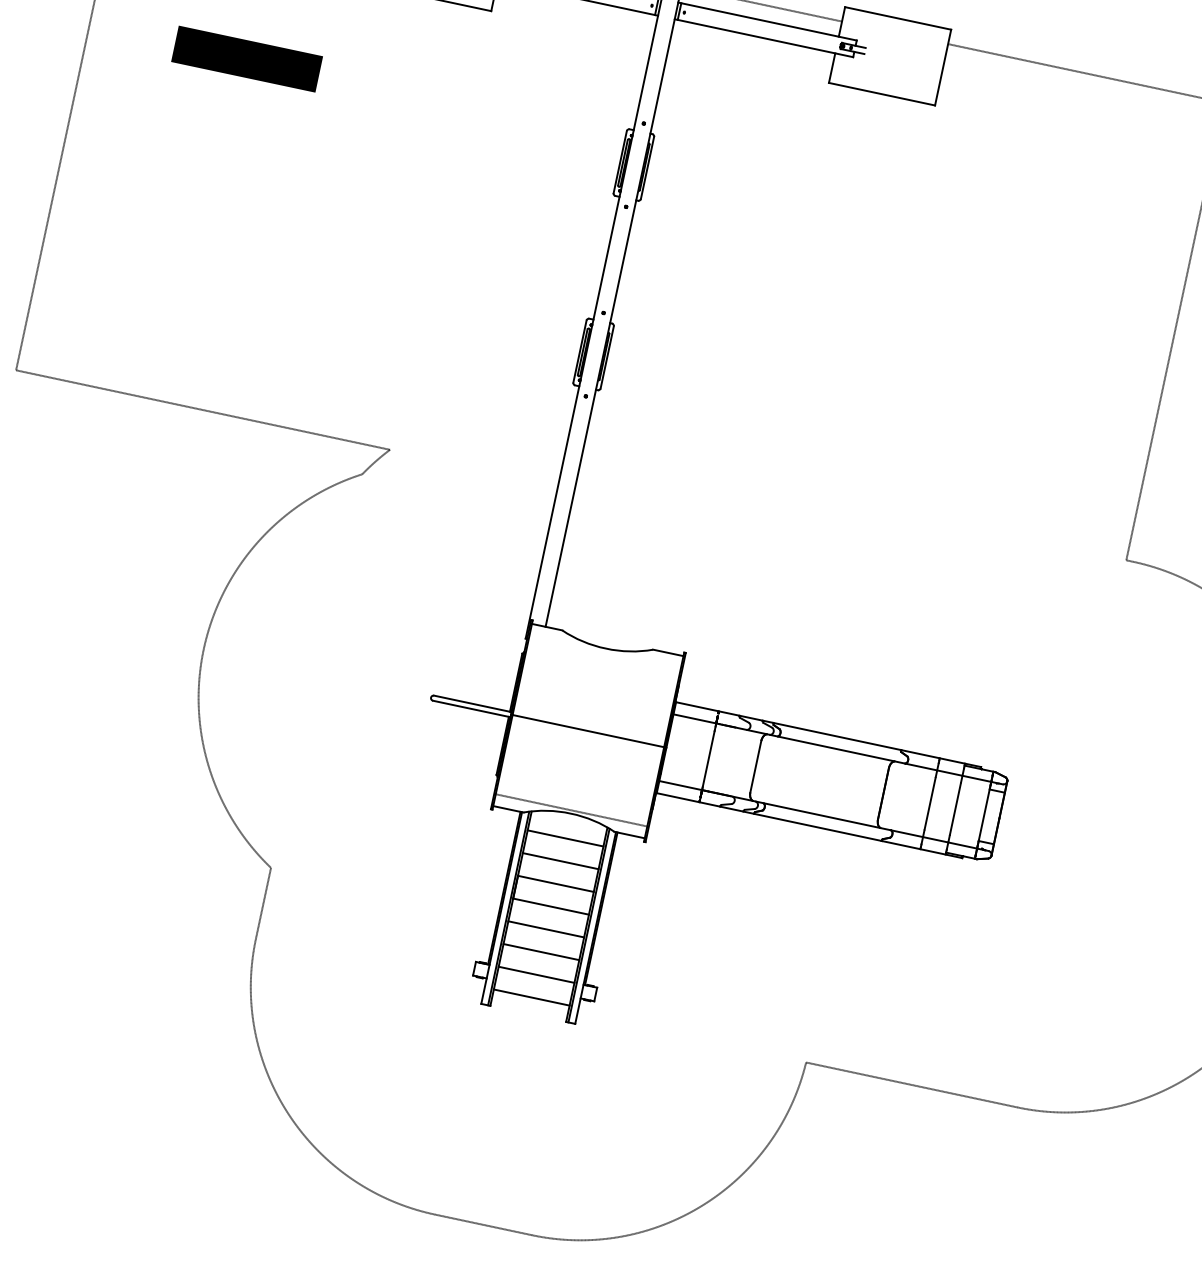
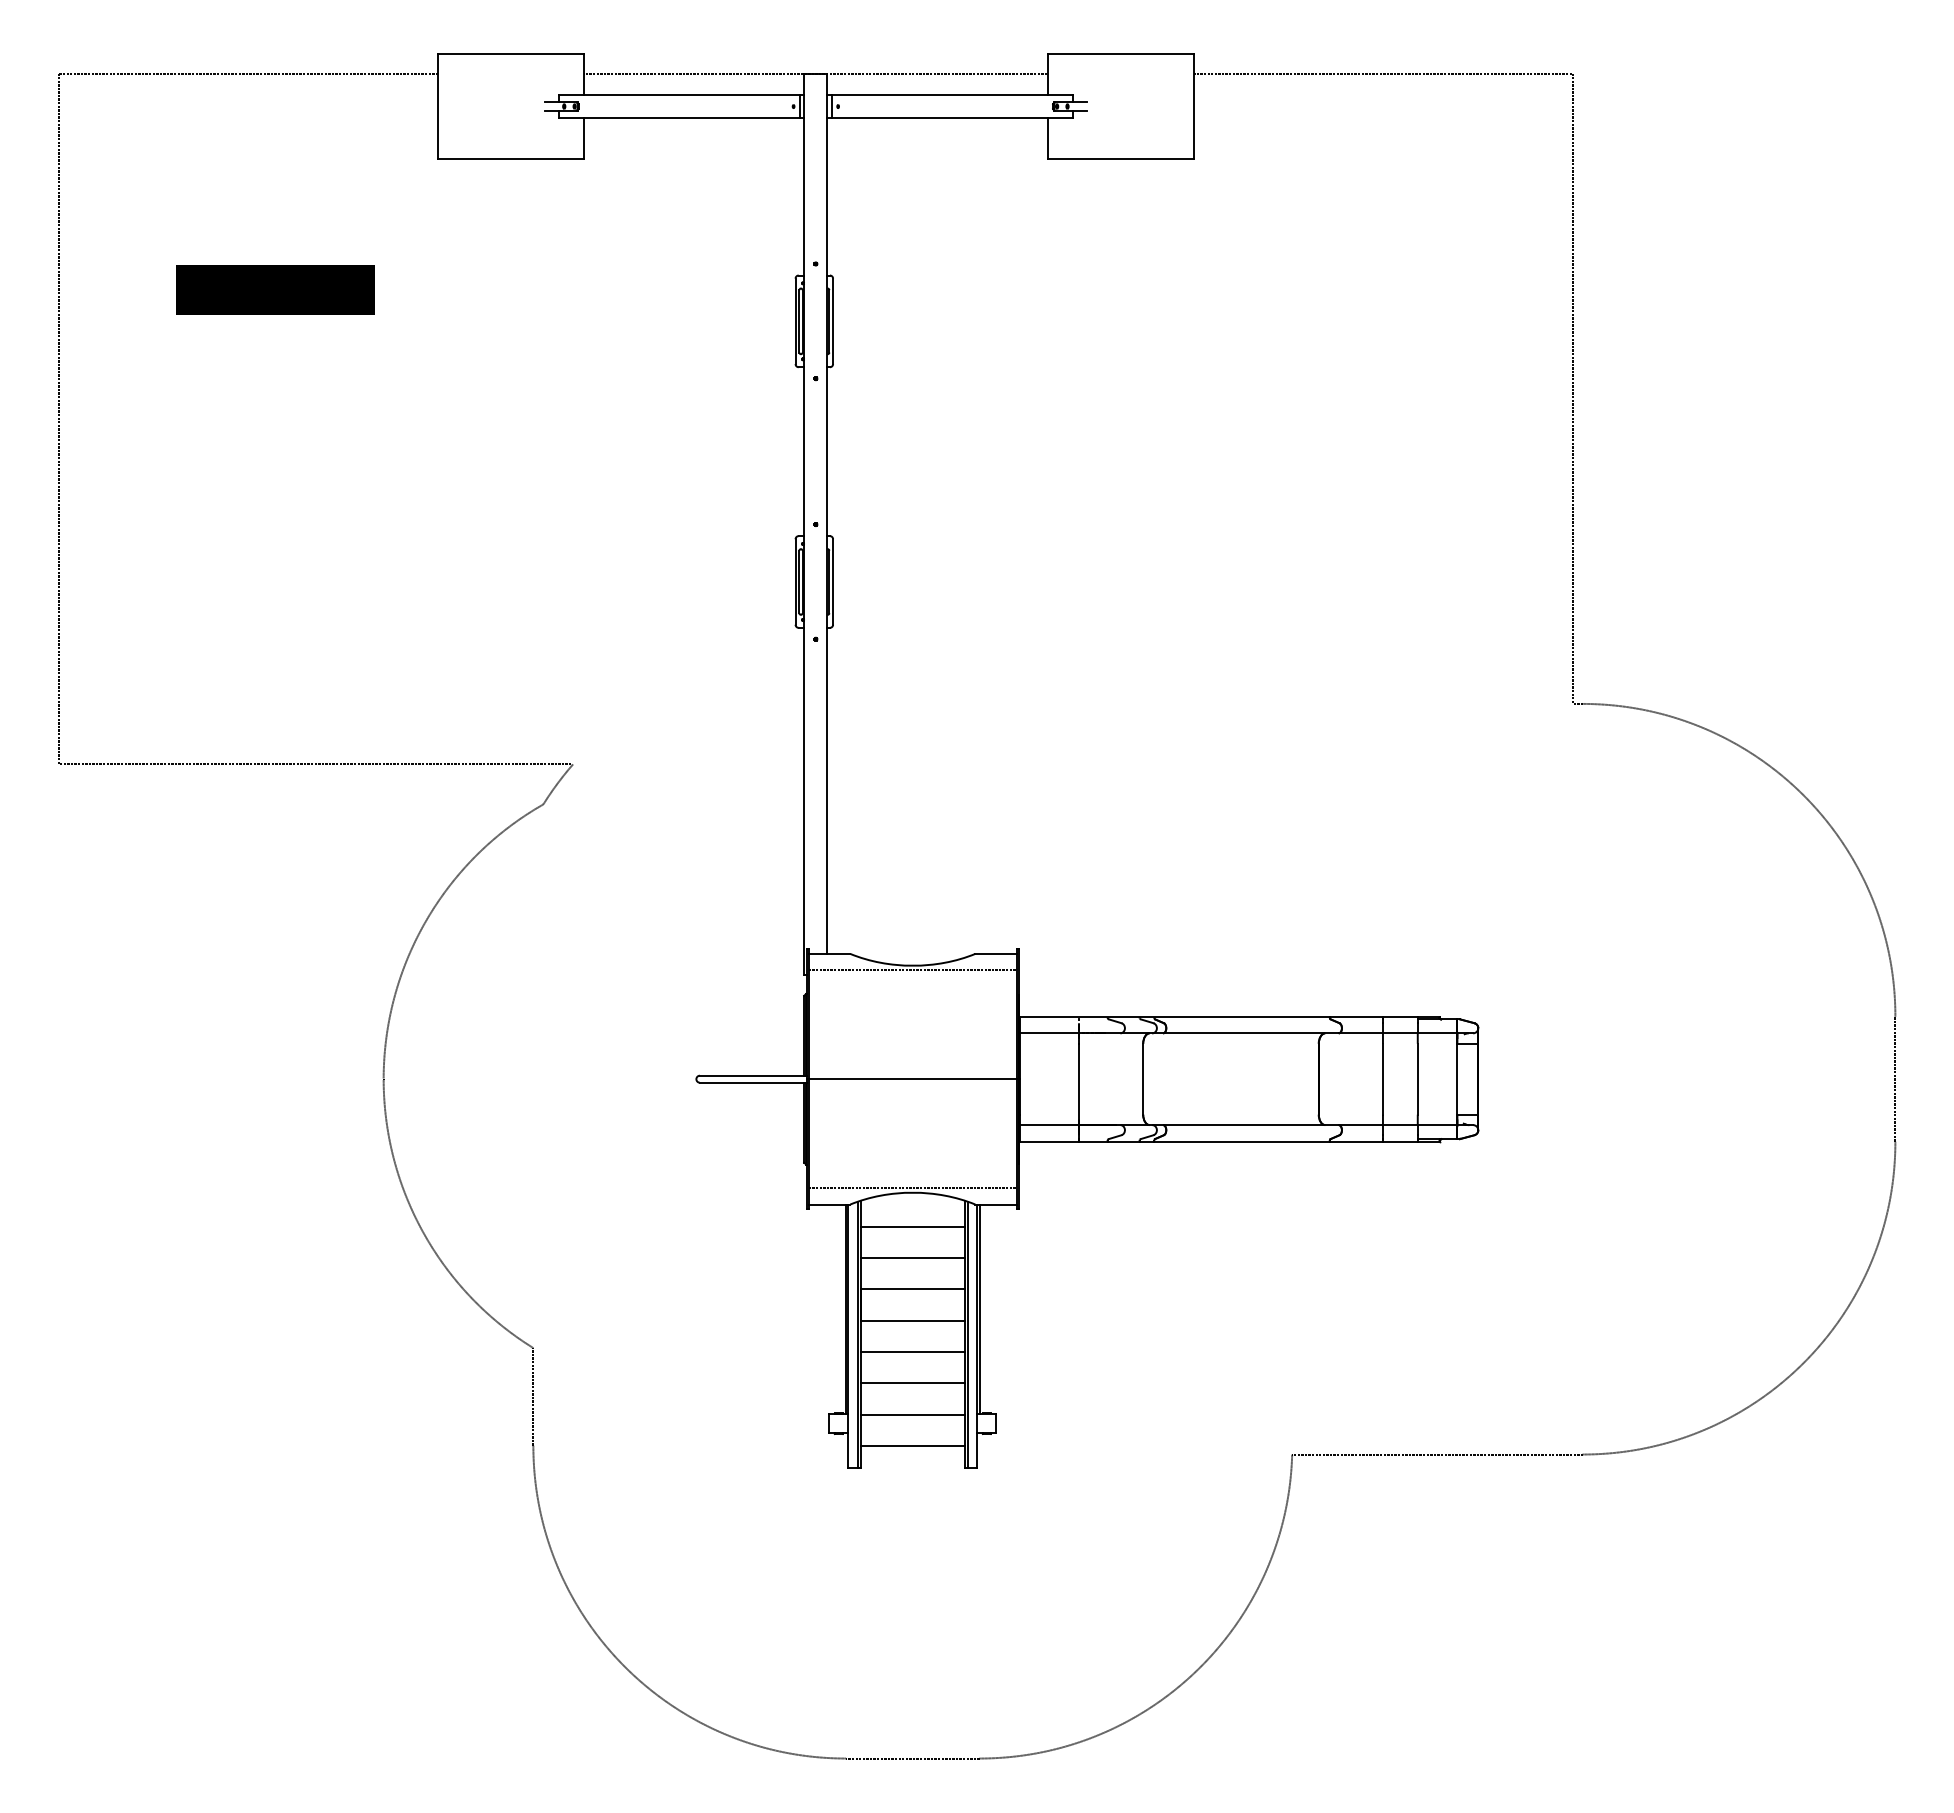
line: (604, 652) -> (912, 970), added

